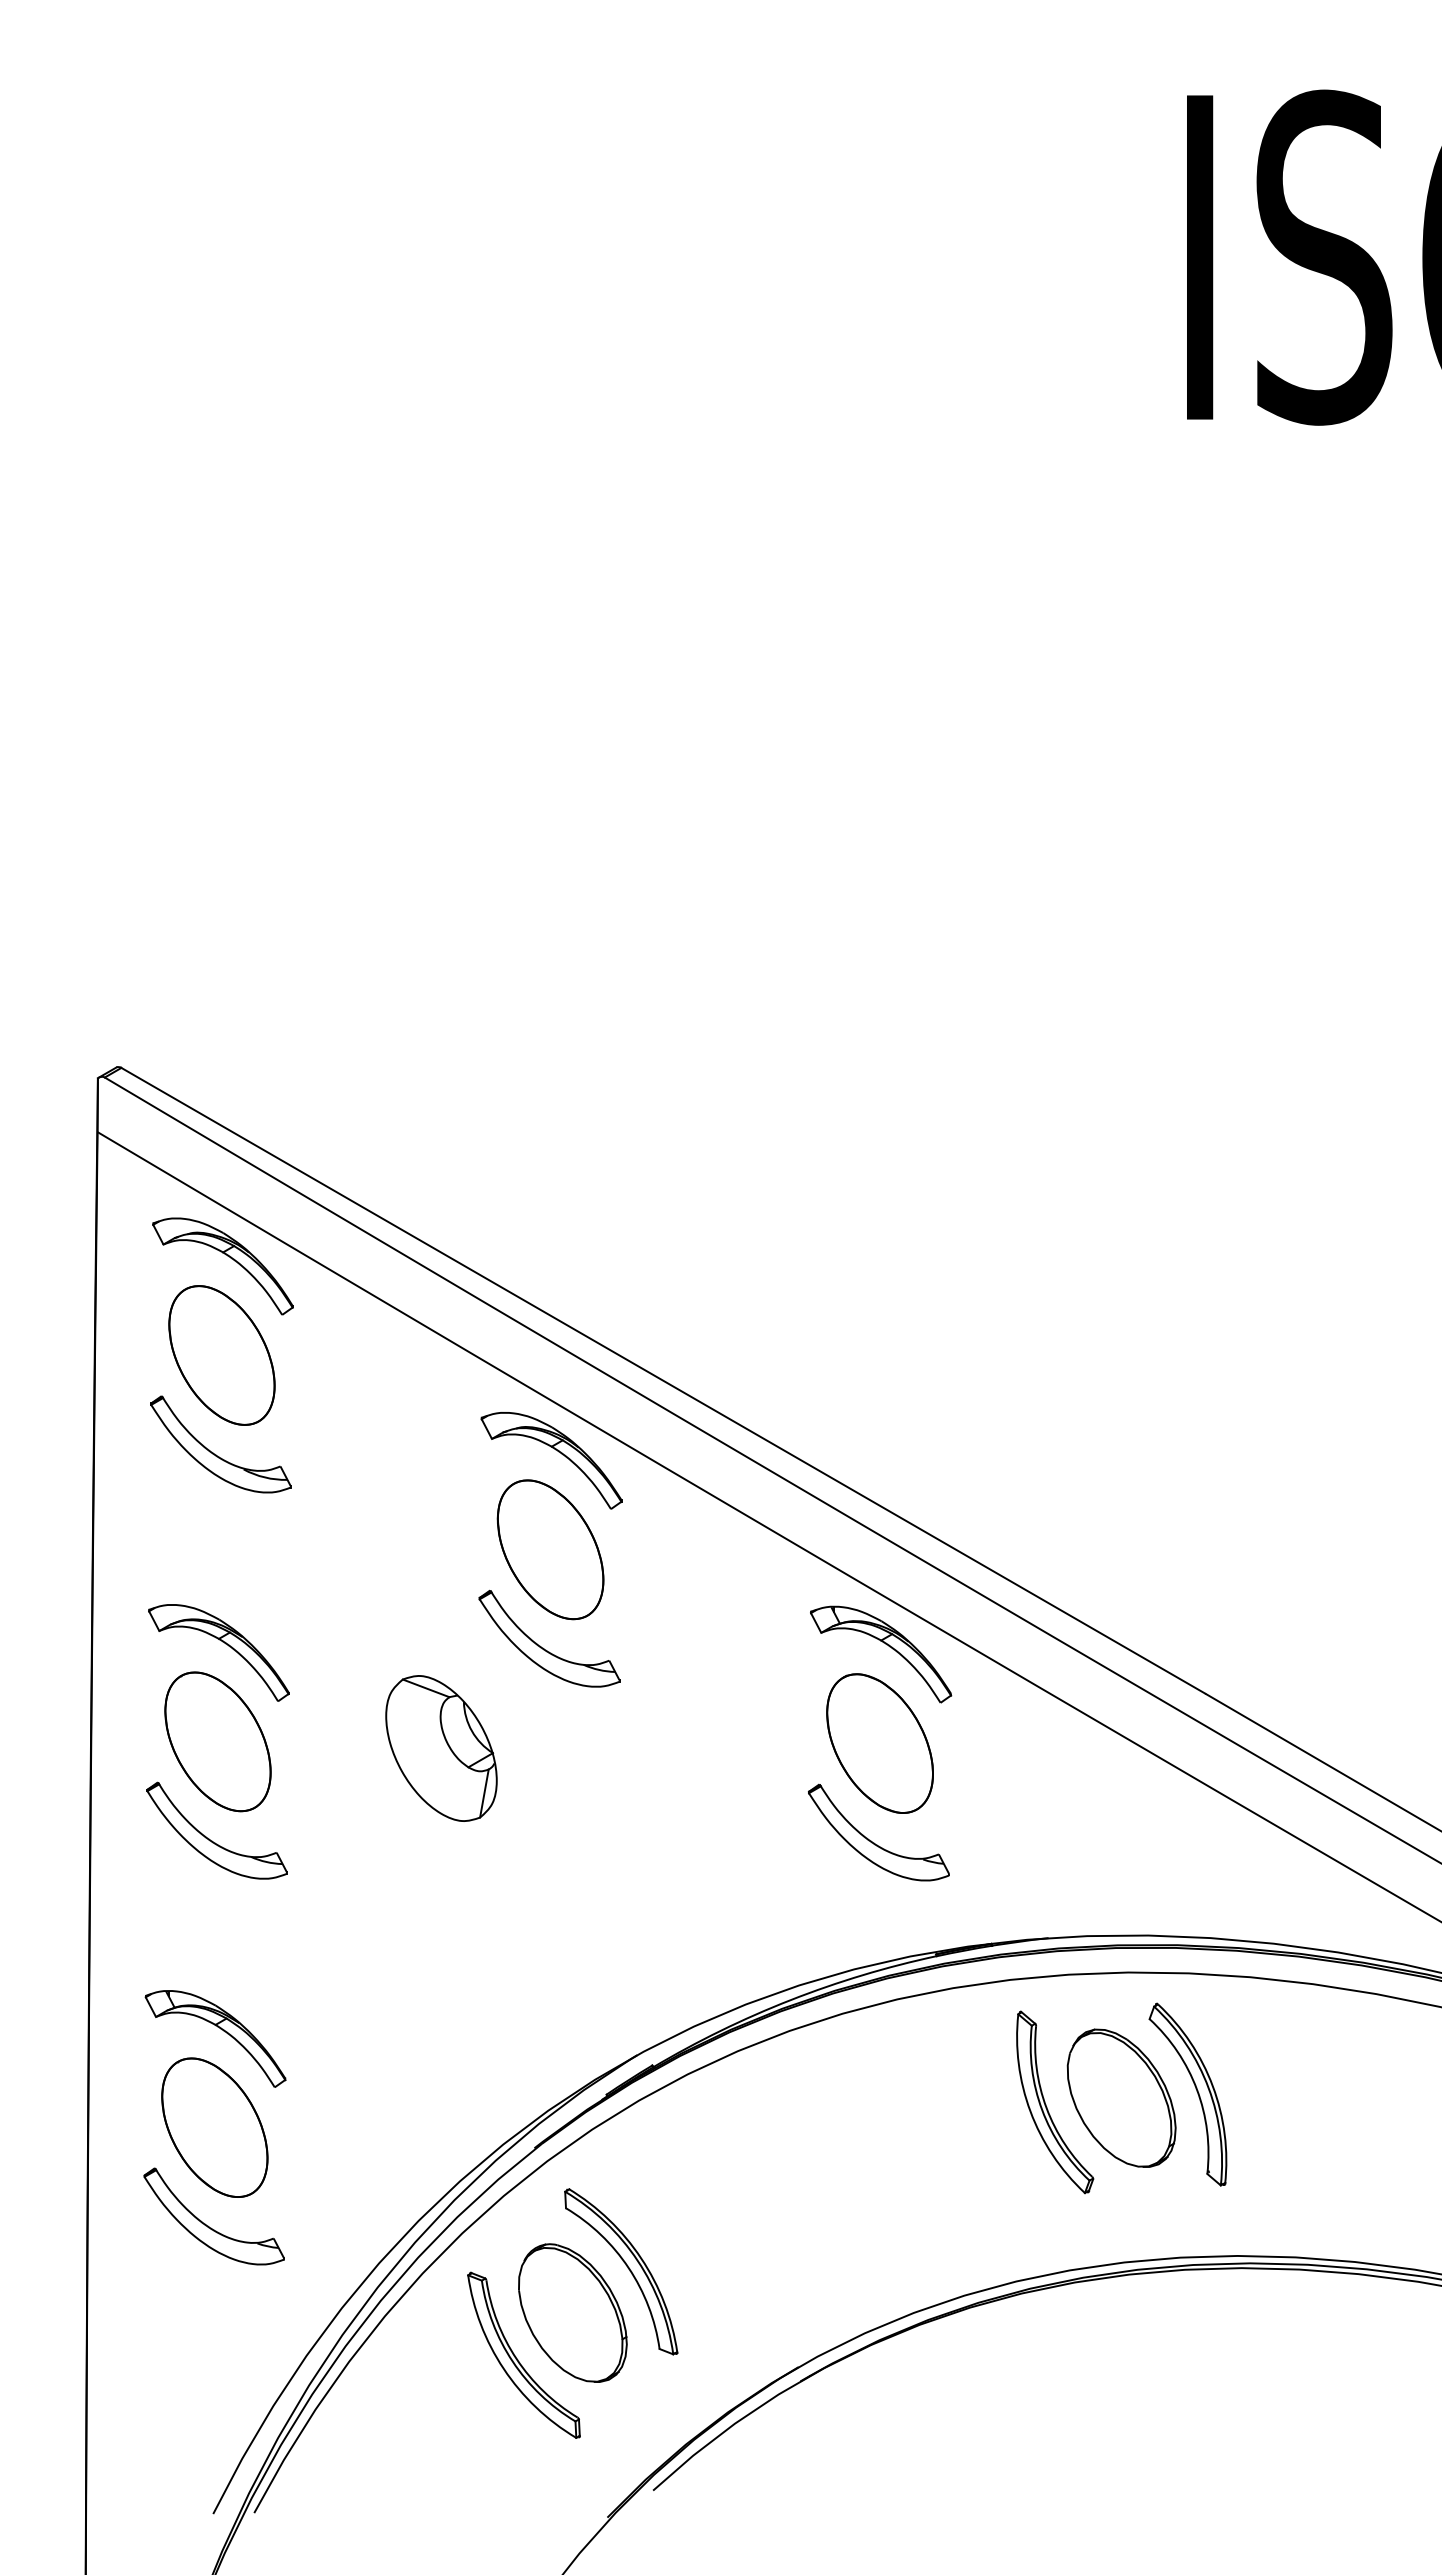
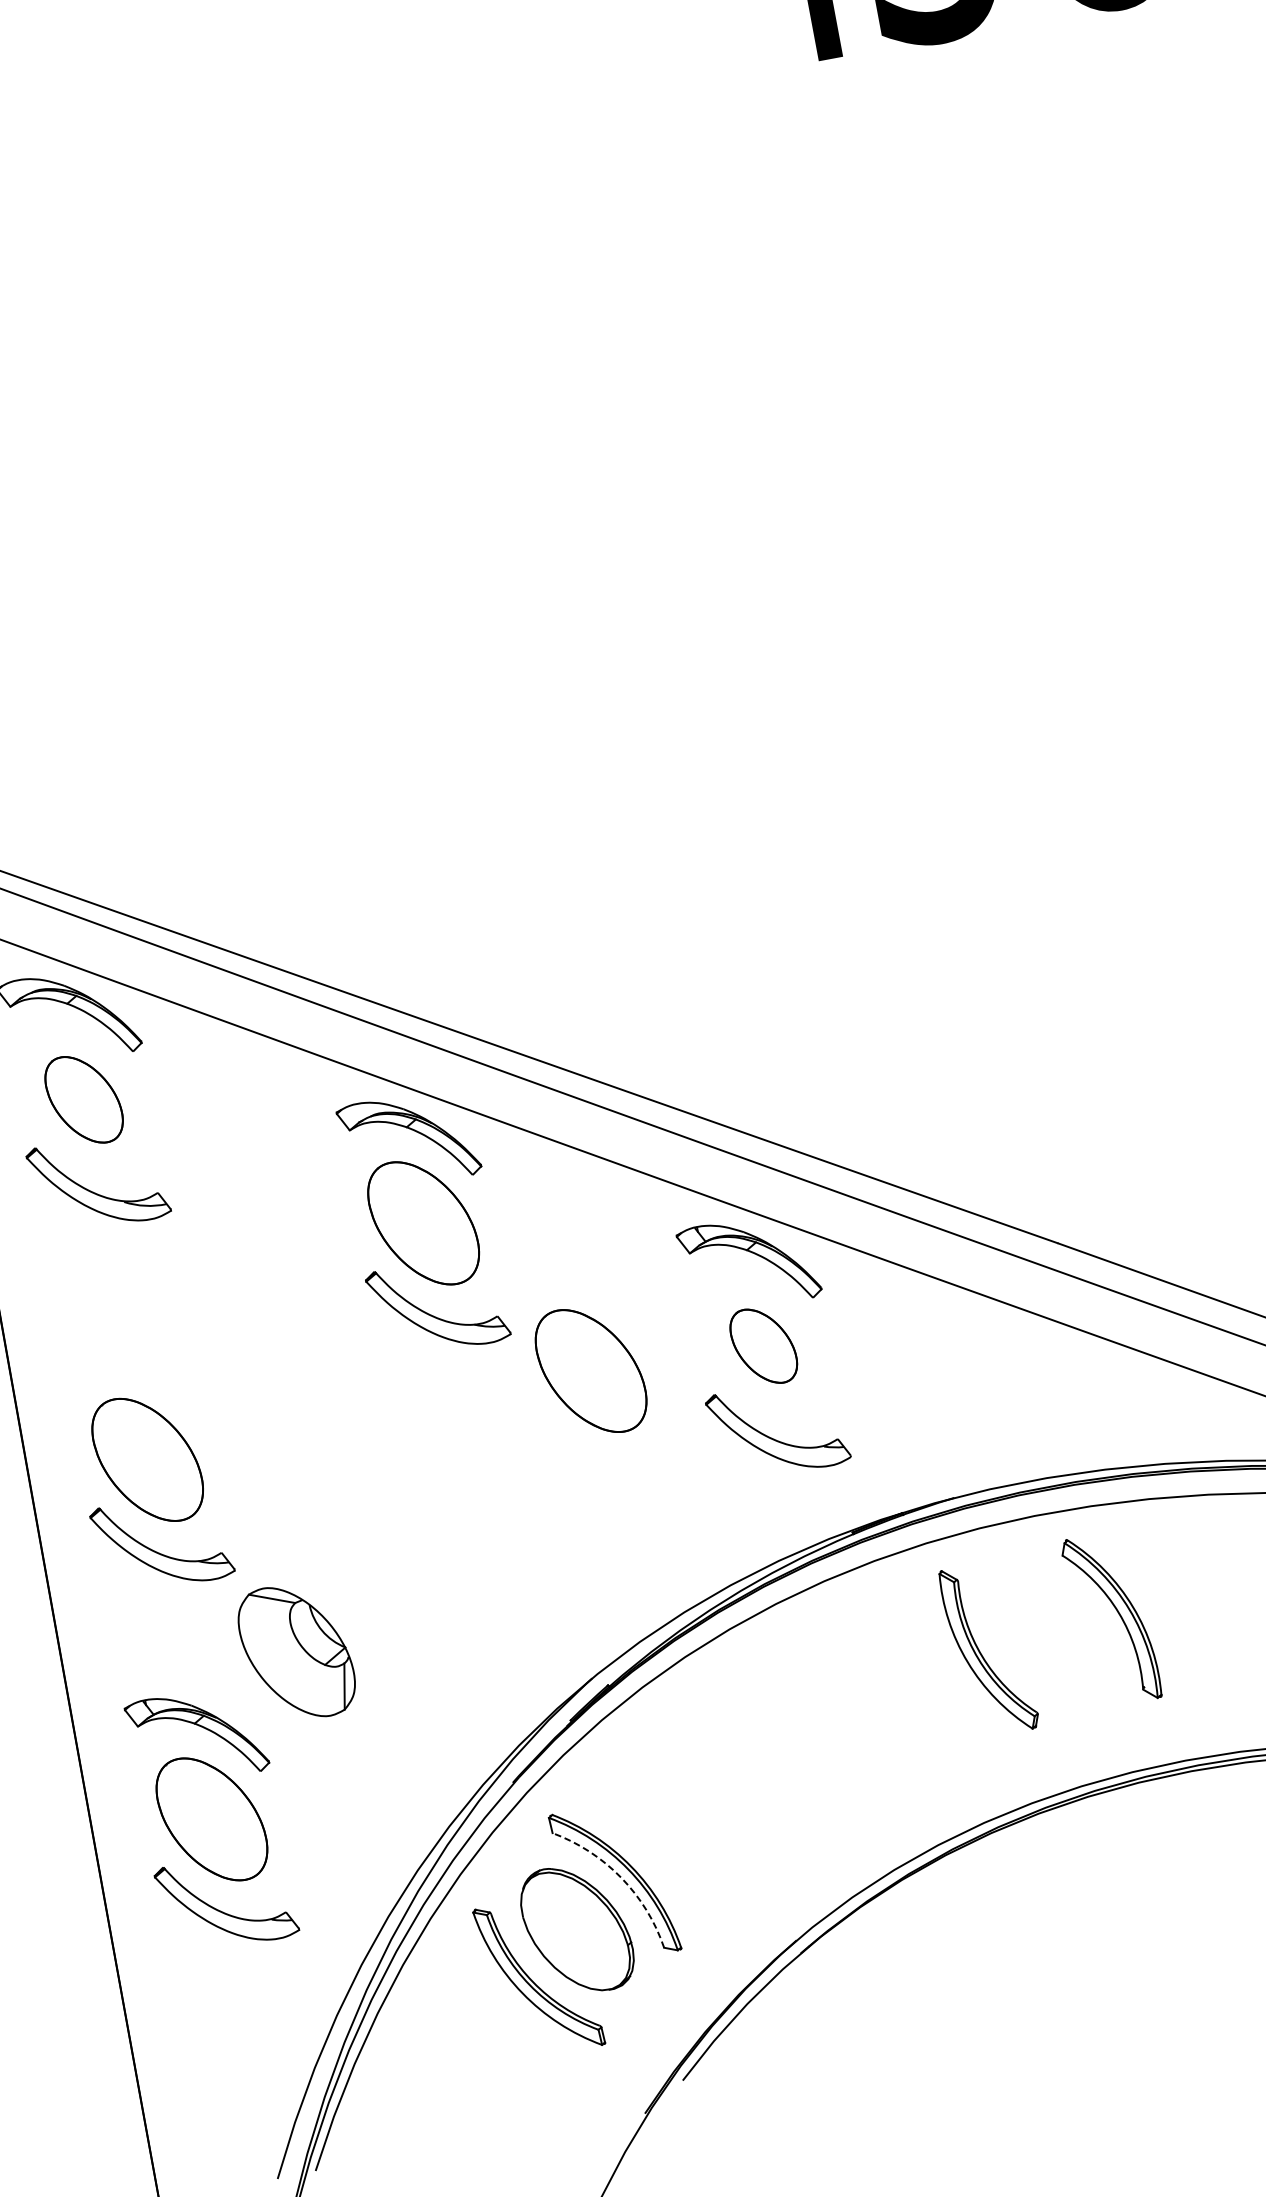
part: (221, 1355) -> (83, 1099), size x0.7
part: (225, 1644) -> (137, 1368), removed
part: (695, 1735) -> (590, 1370), added
part: (879, 1743) -> (763, 1346), size x0.6
part: (441, 1748) -> (296, 1652), moved
part: (1121, 2097) -> (1050, 1633), removed
arc: (628, 2268) -> (621, 1878), solid -> dashed

